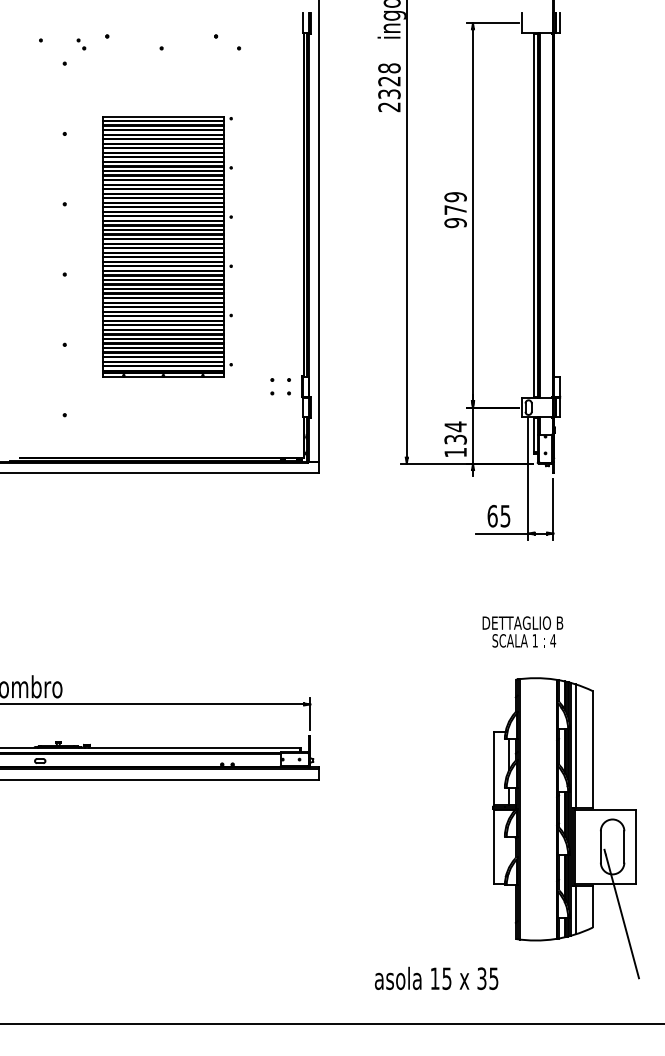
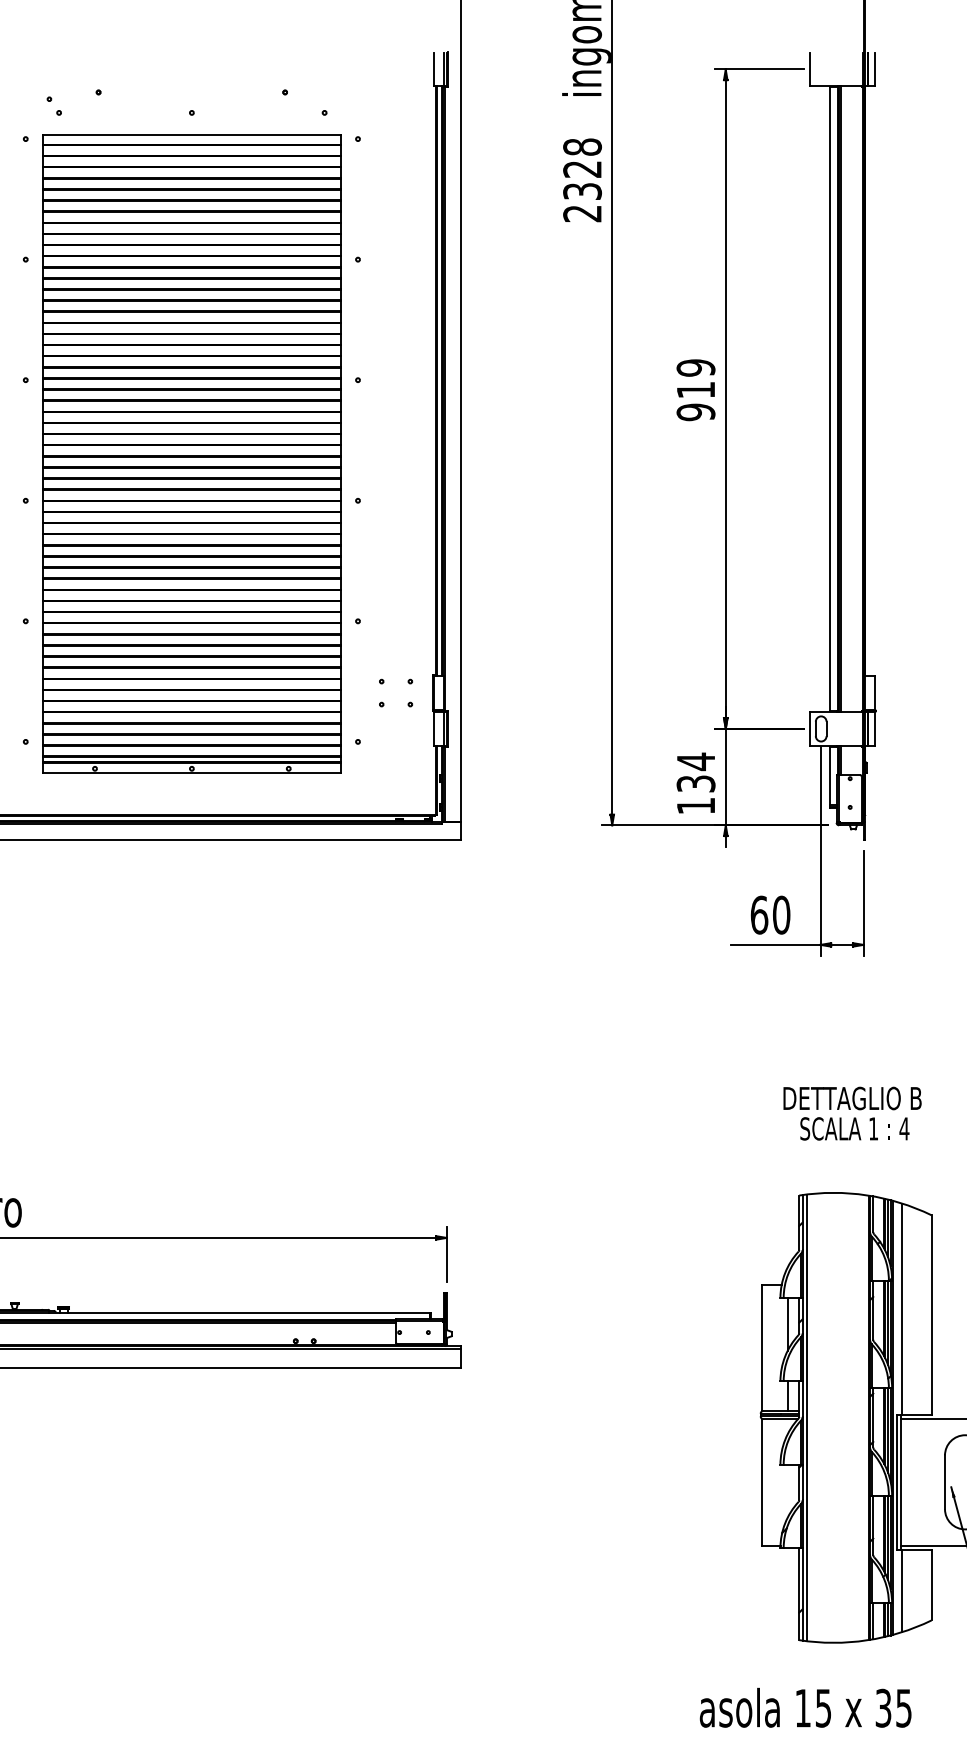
text: (455, 209) -> (695, 389), 979 -> 919
part: (167, 246) -> (201, 452), size x1.43
text: (505, 515) -> (781, 913), 65 -> 60
text: (522, 631) -> (851, 1112), moved
text: (436, 977) -> (805, 1706), moved

